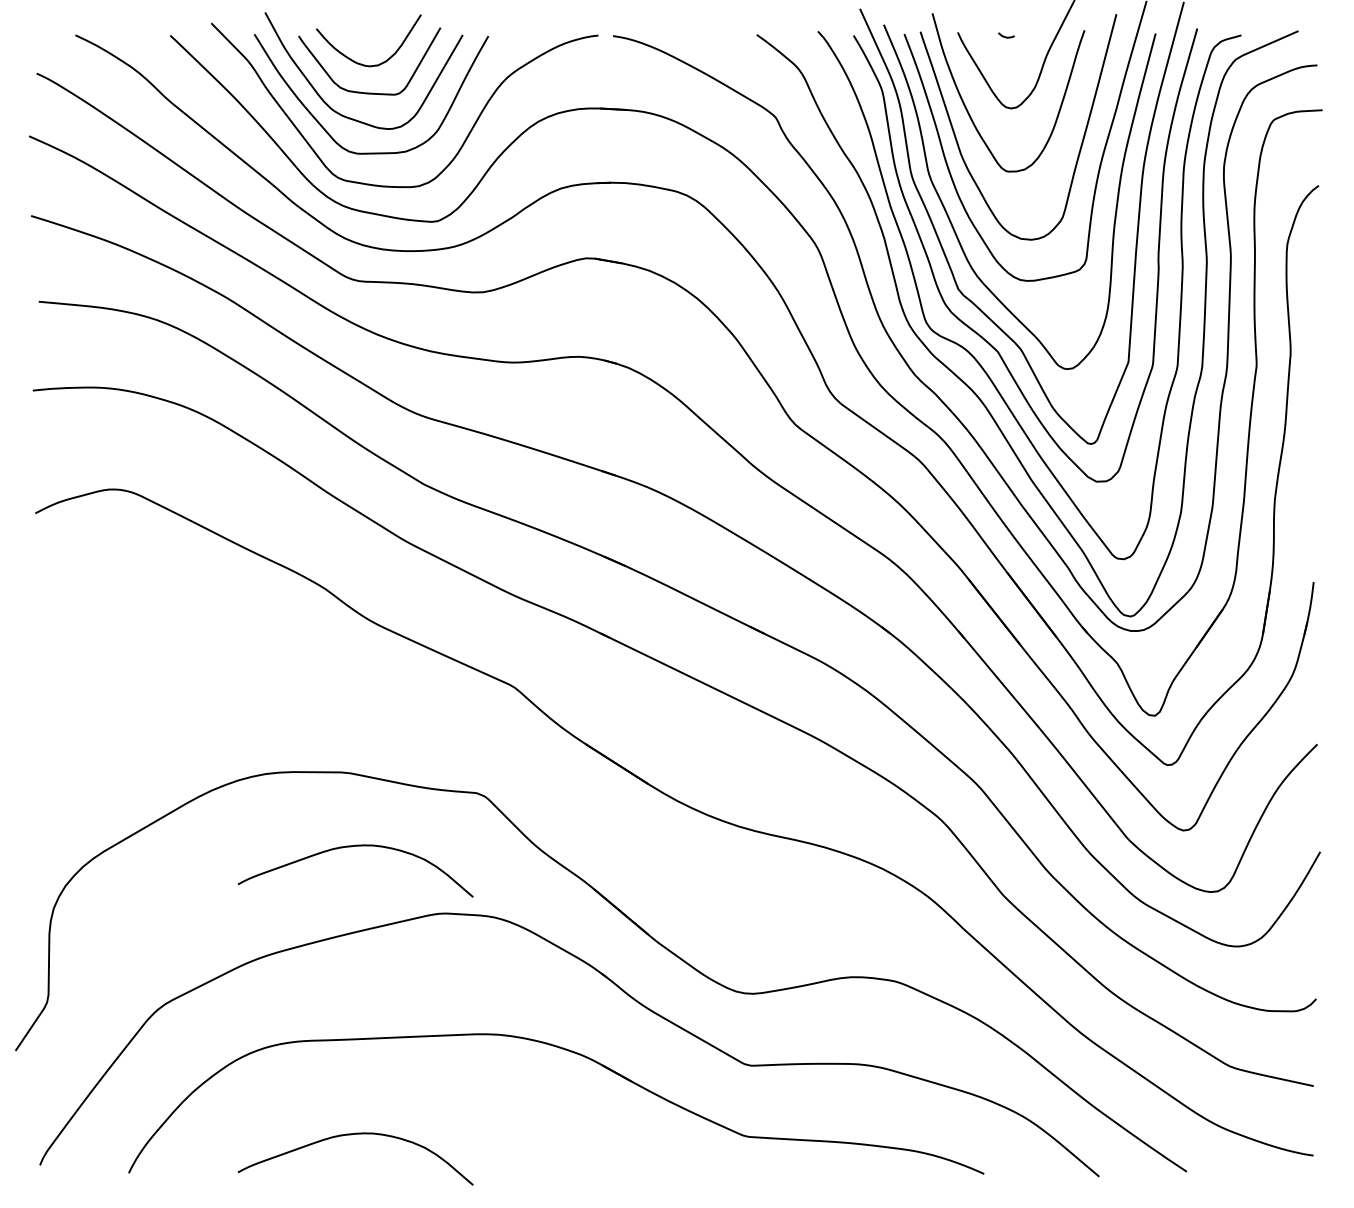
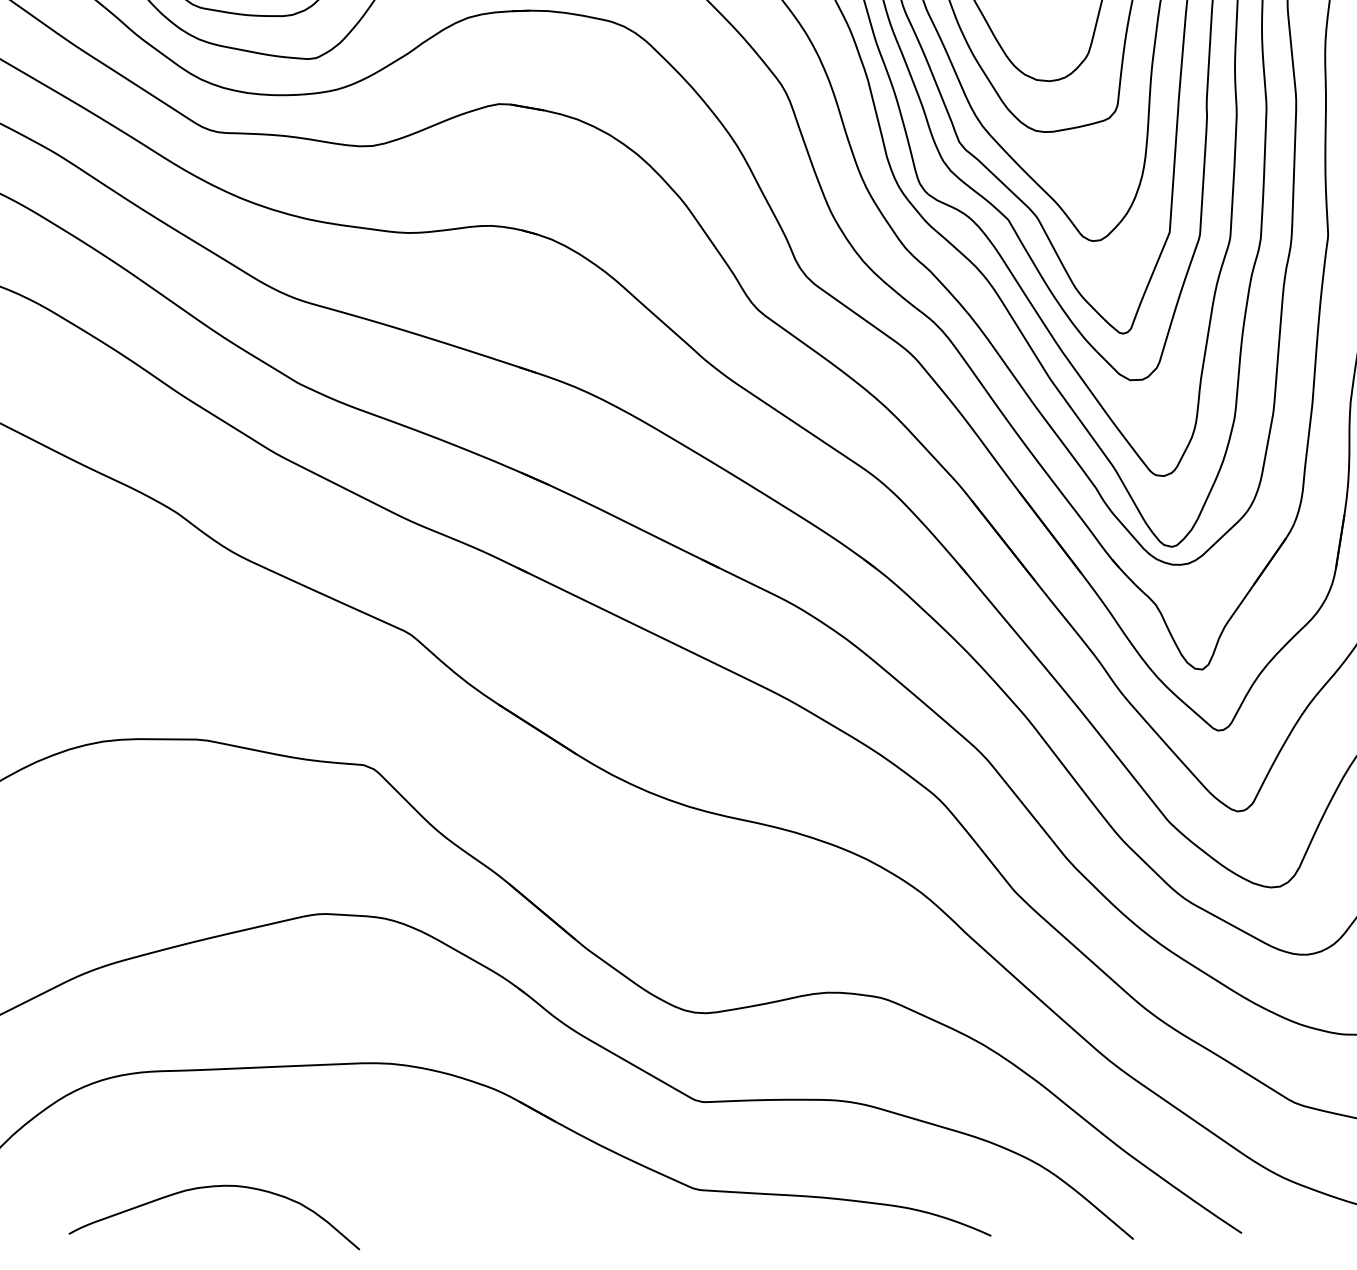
curve: (351, 847) -> (209, 832), removed

